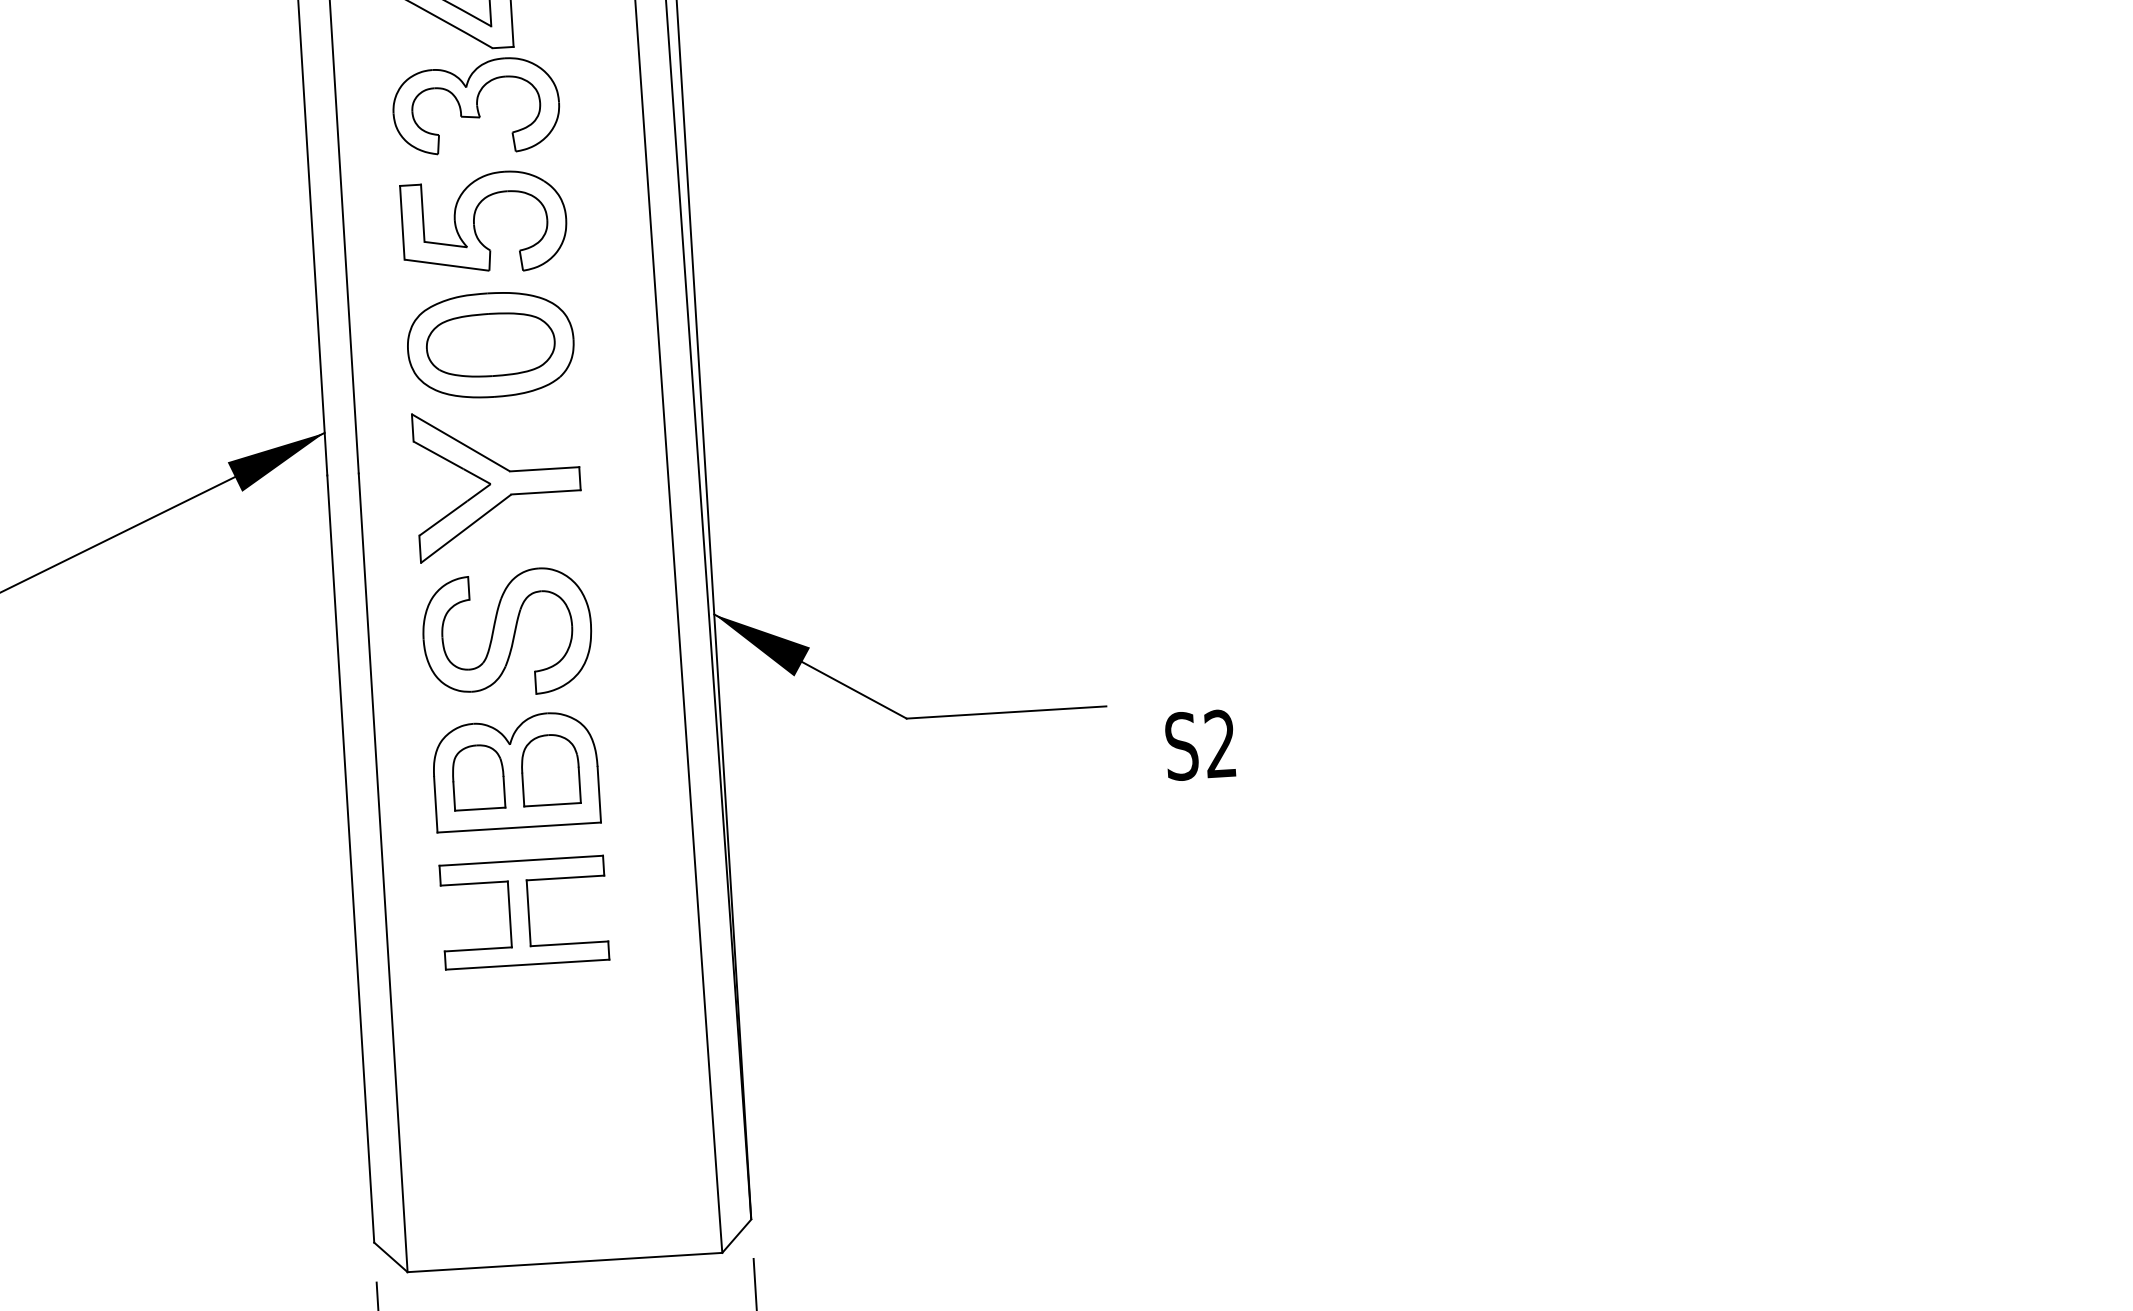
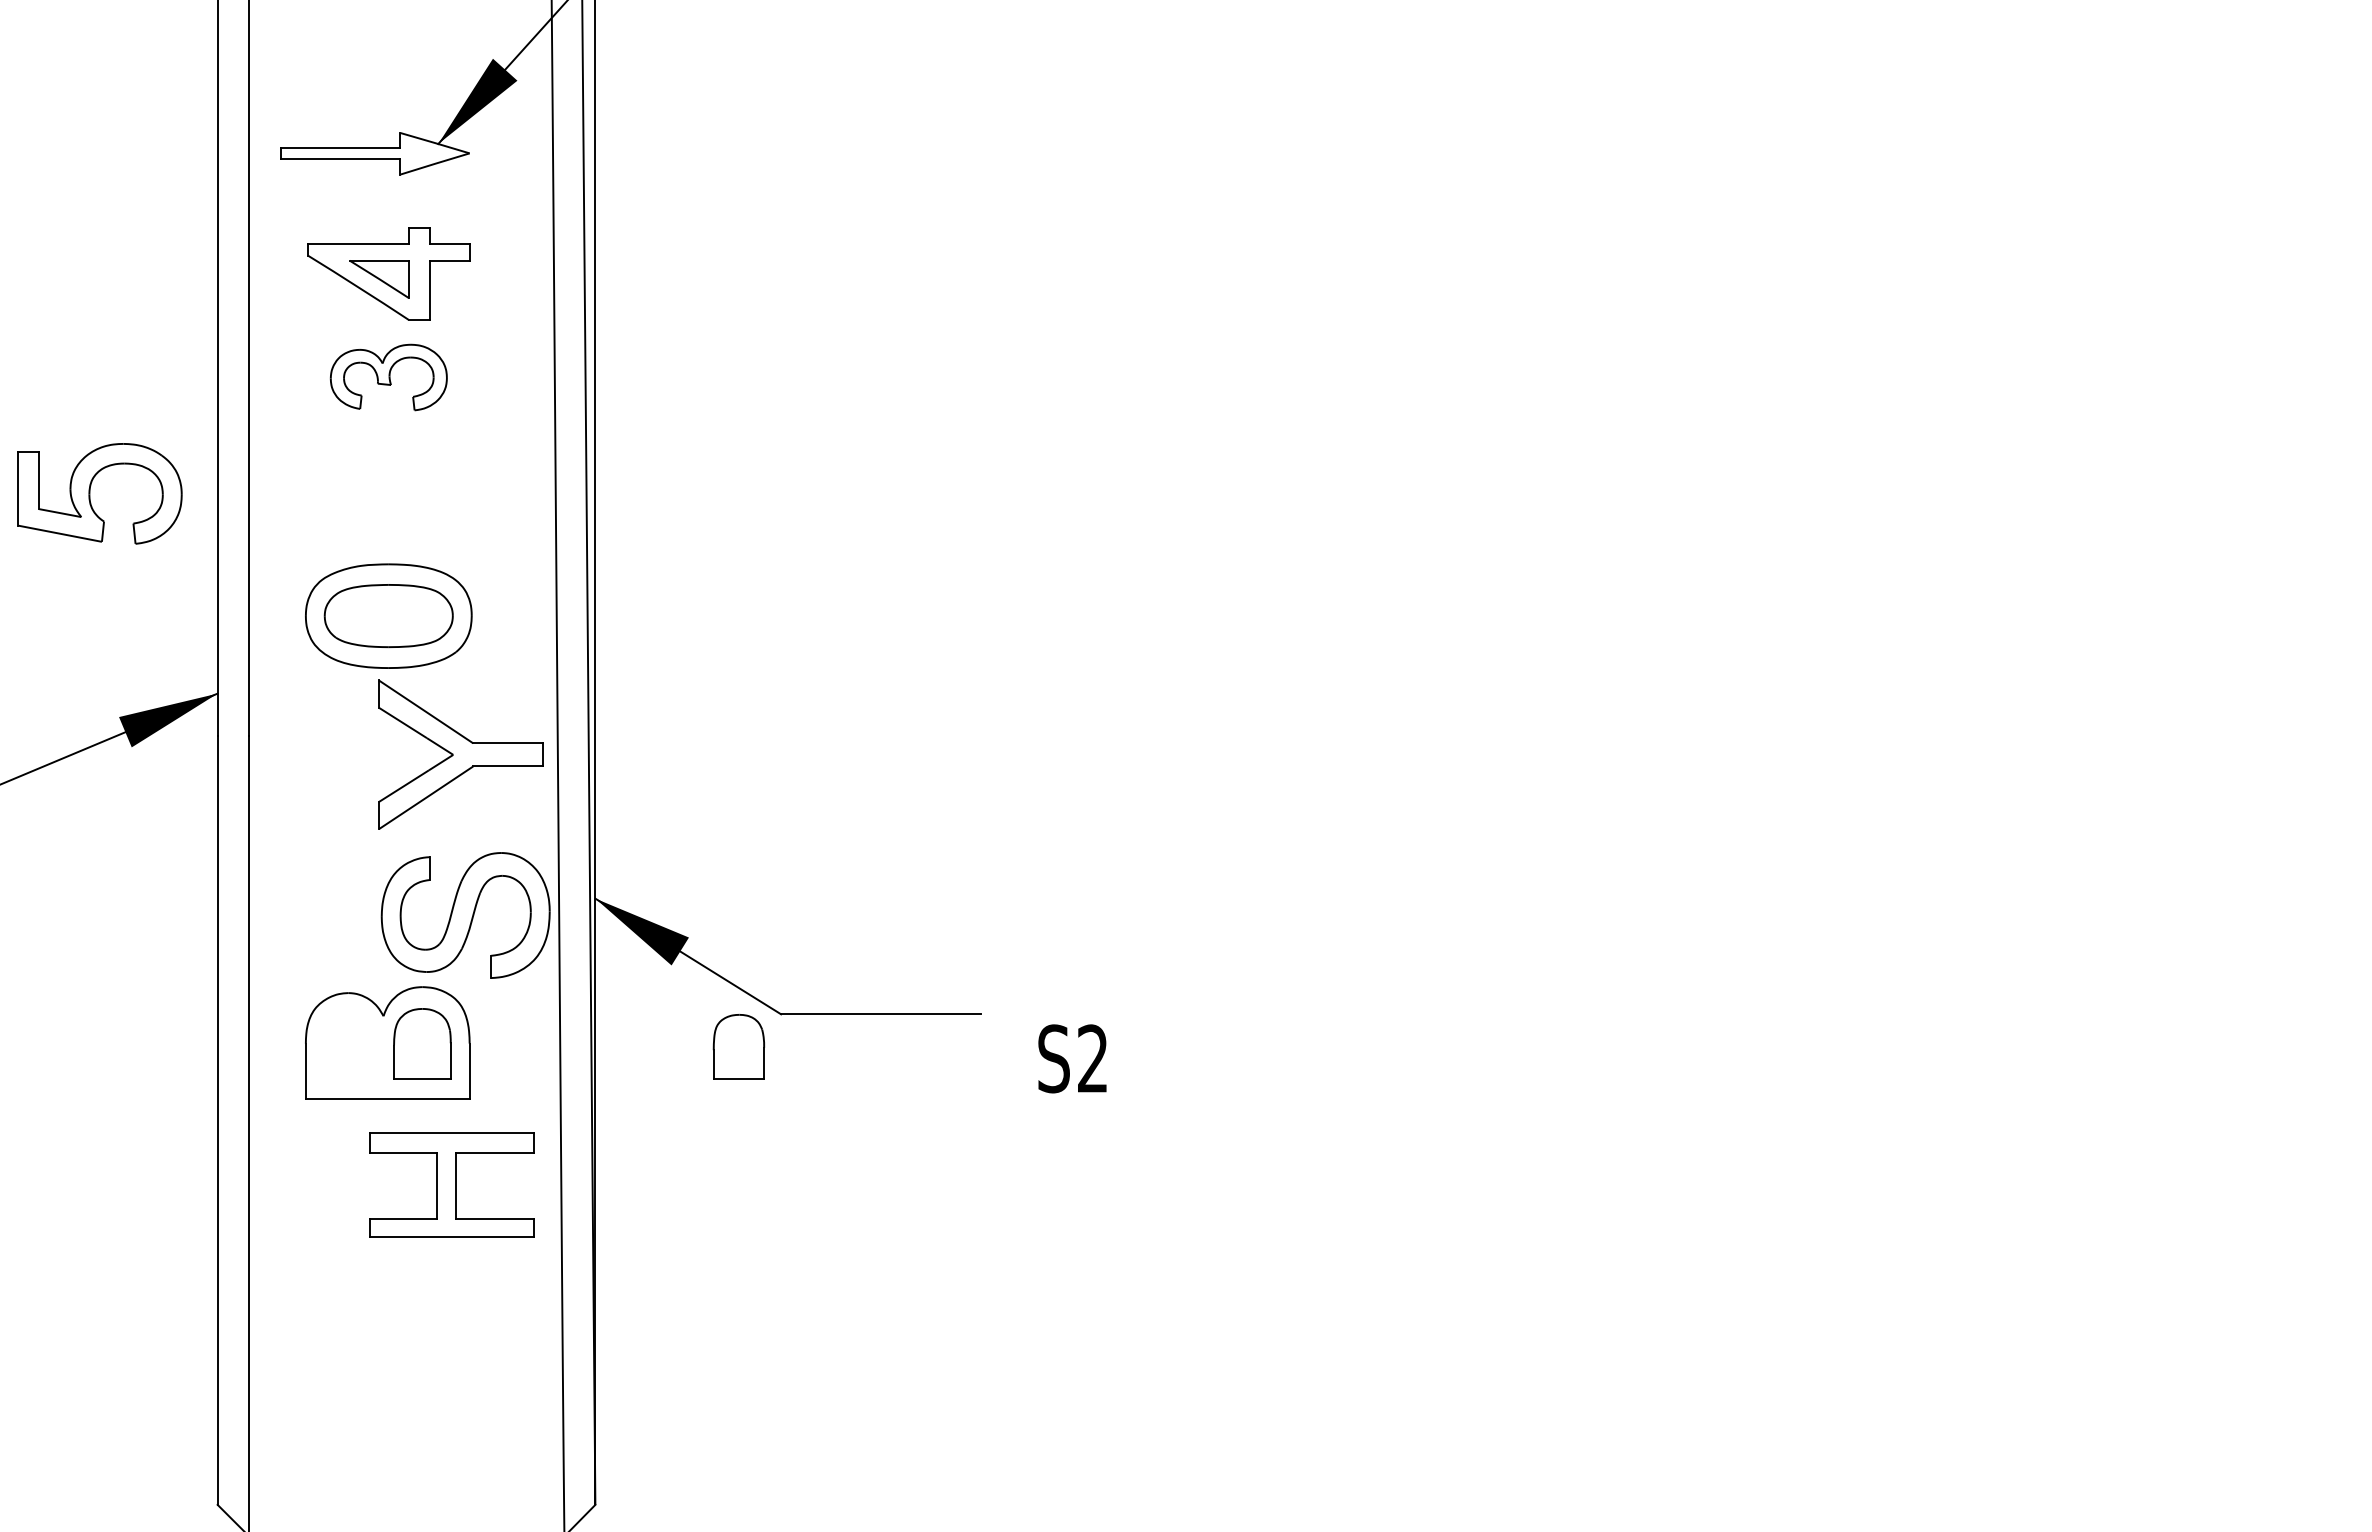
part: (475, 106) -> (388, 377), size x0.7
part: (475, 223) -> (90, 493), moved
part: (497, 483) -> (460, 754), moved
part: (507, 633) -> (465, 915), moved
part: (477, 777) -> (738, 1046), moved
part: (524, 912) -> (451, 1184), moved

